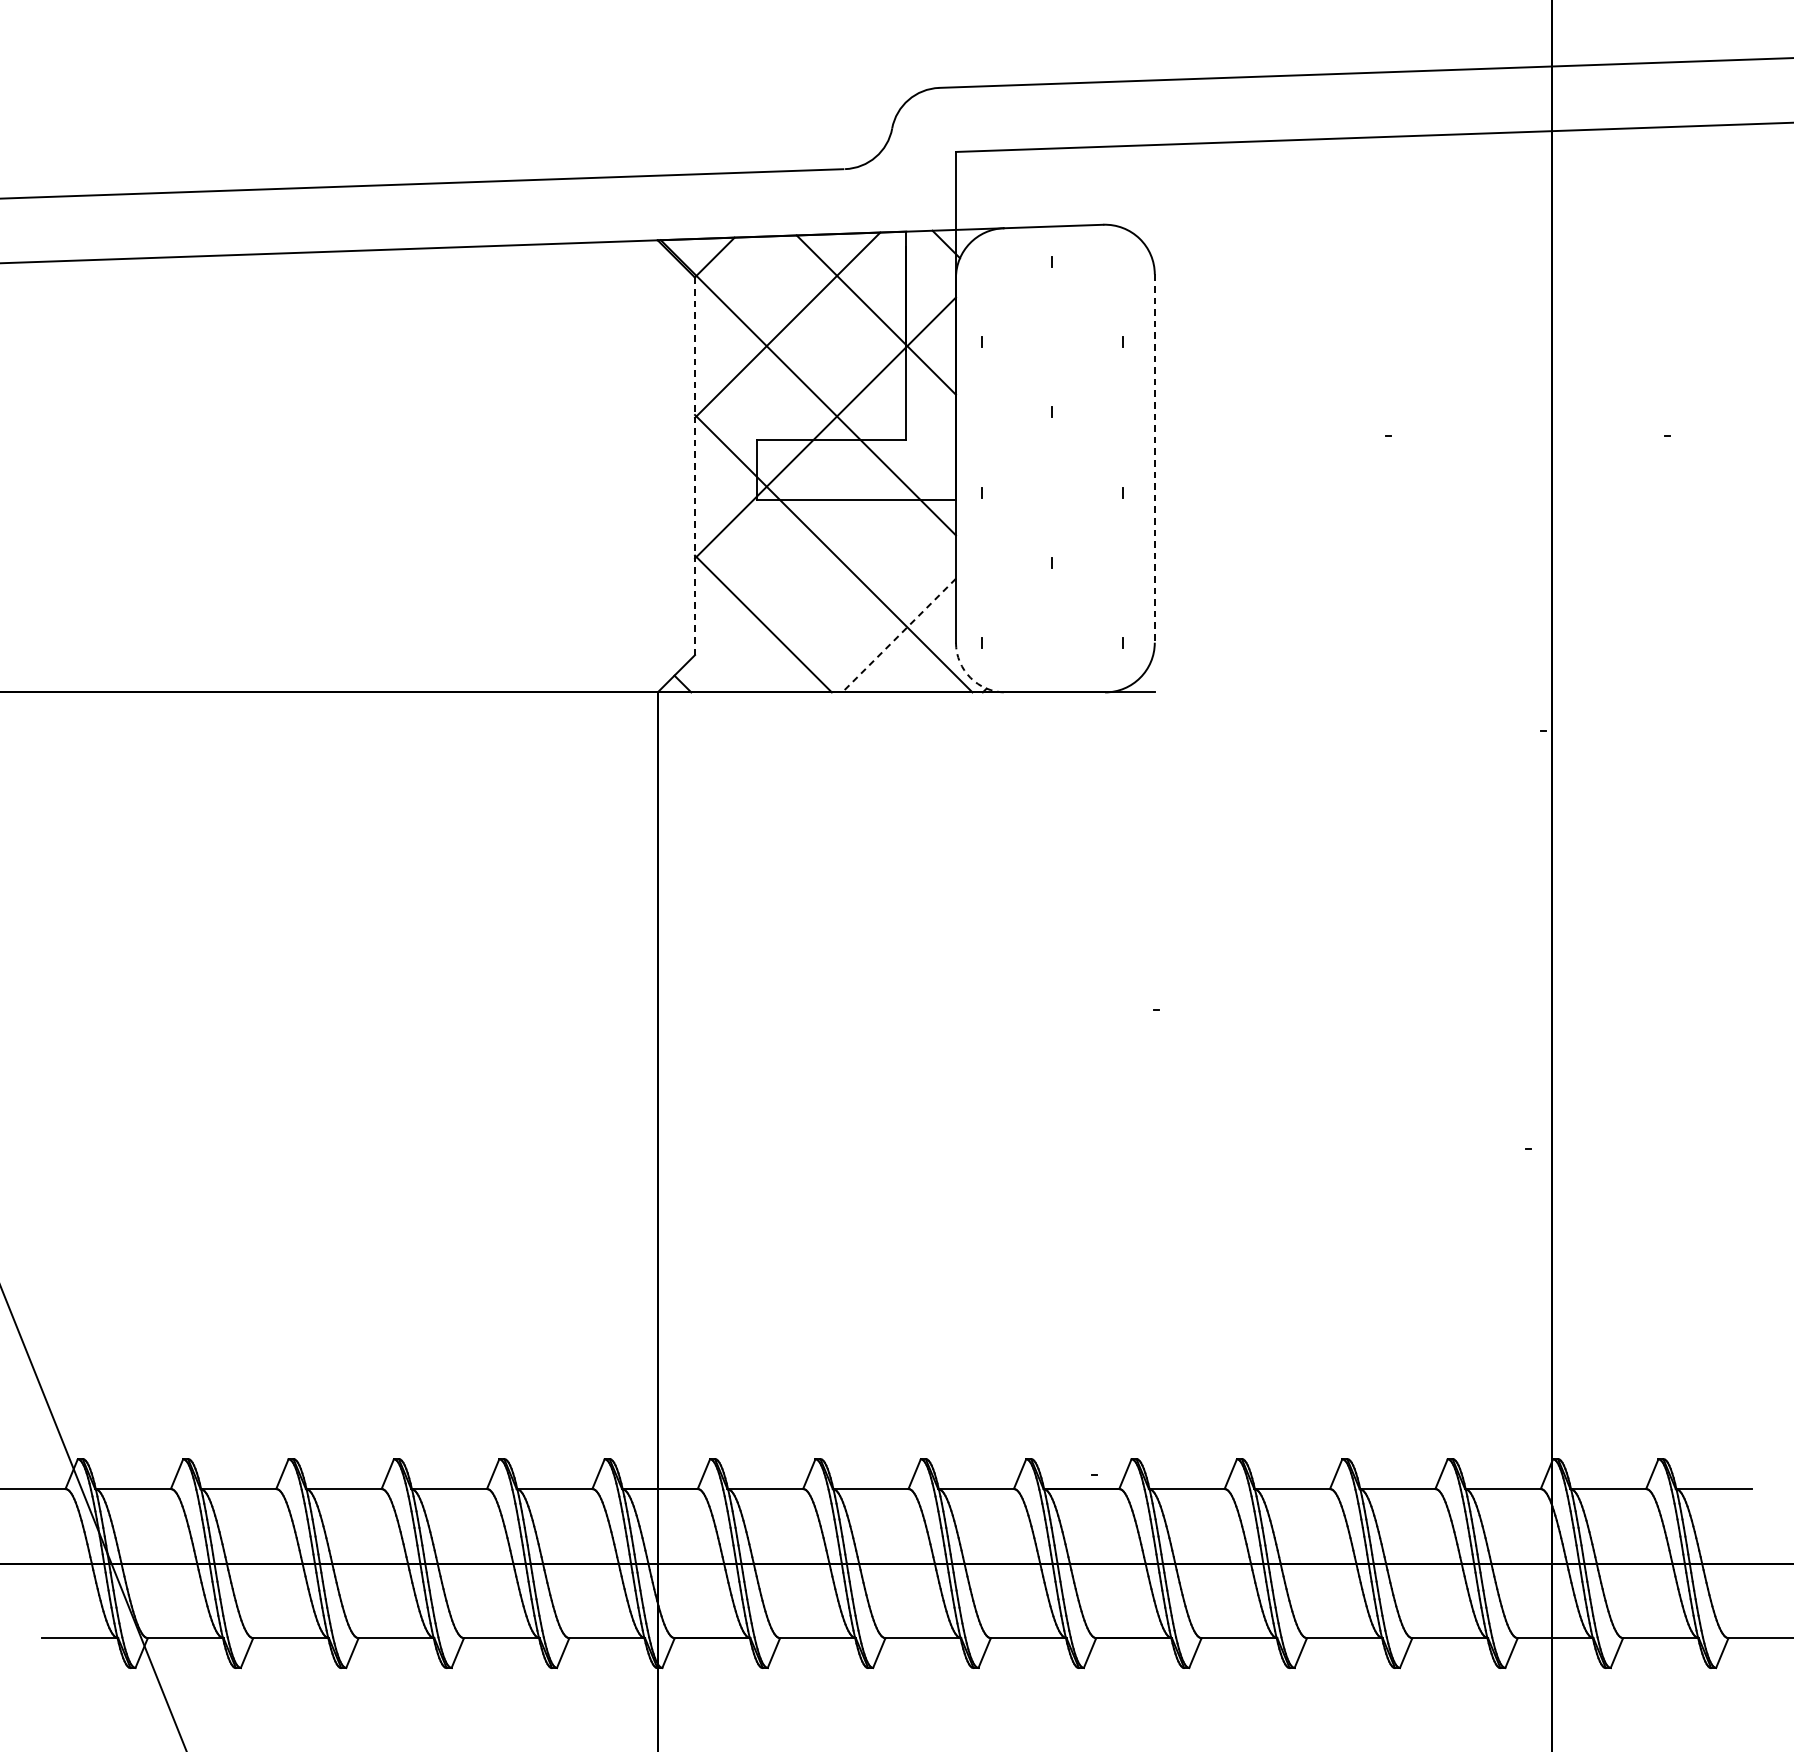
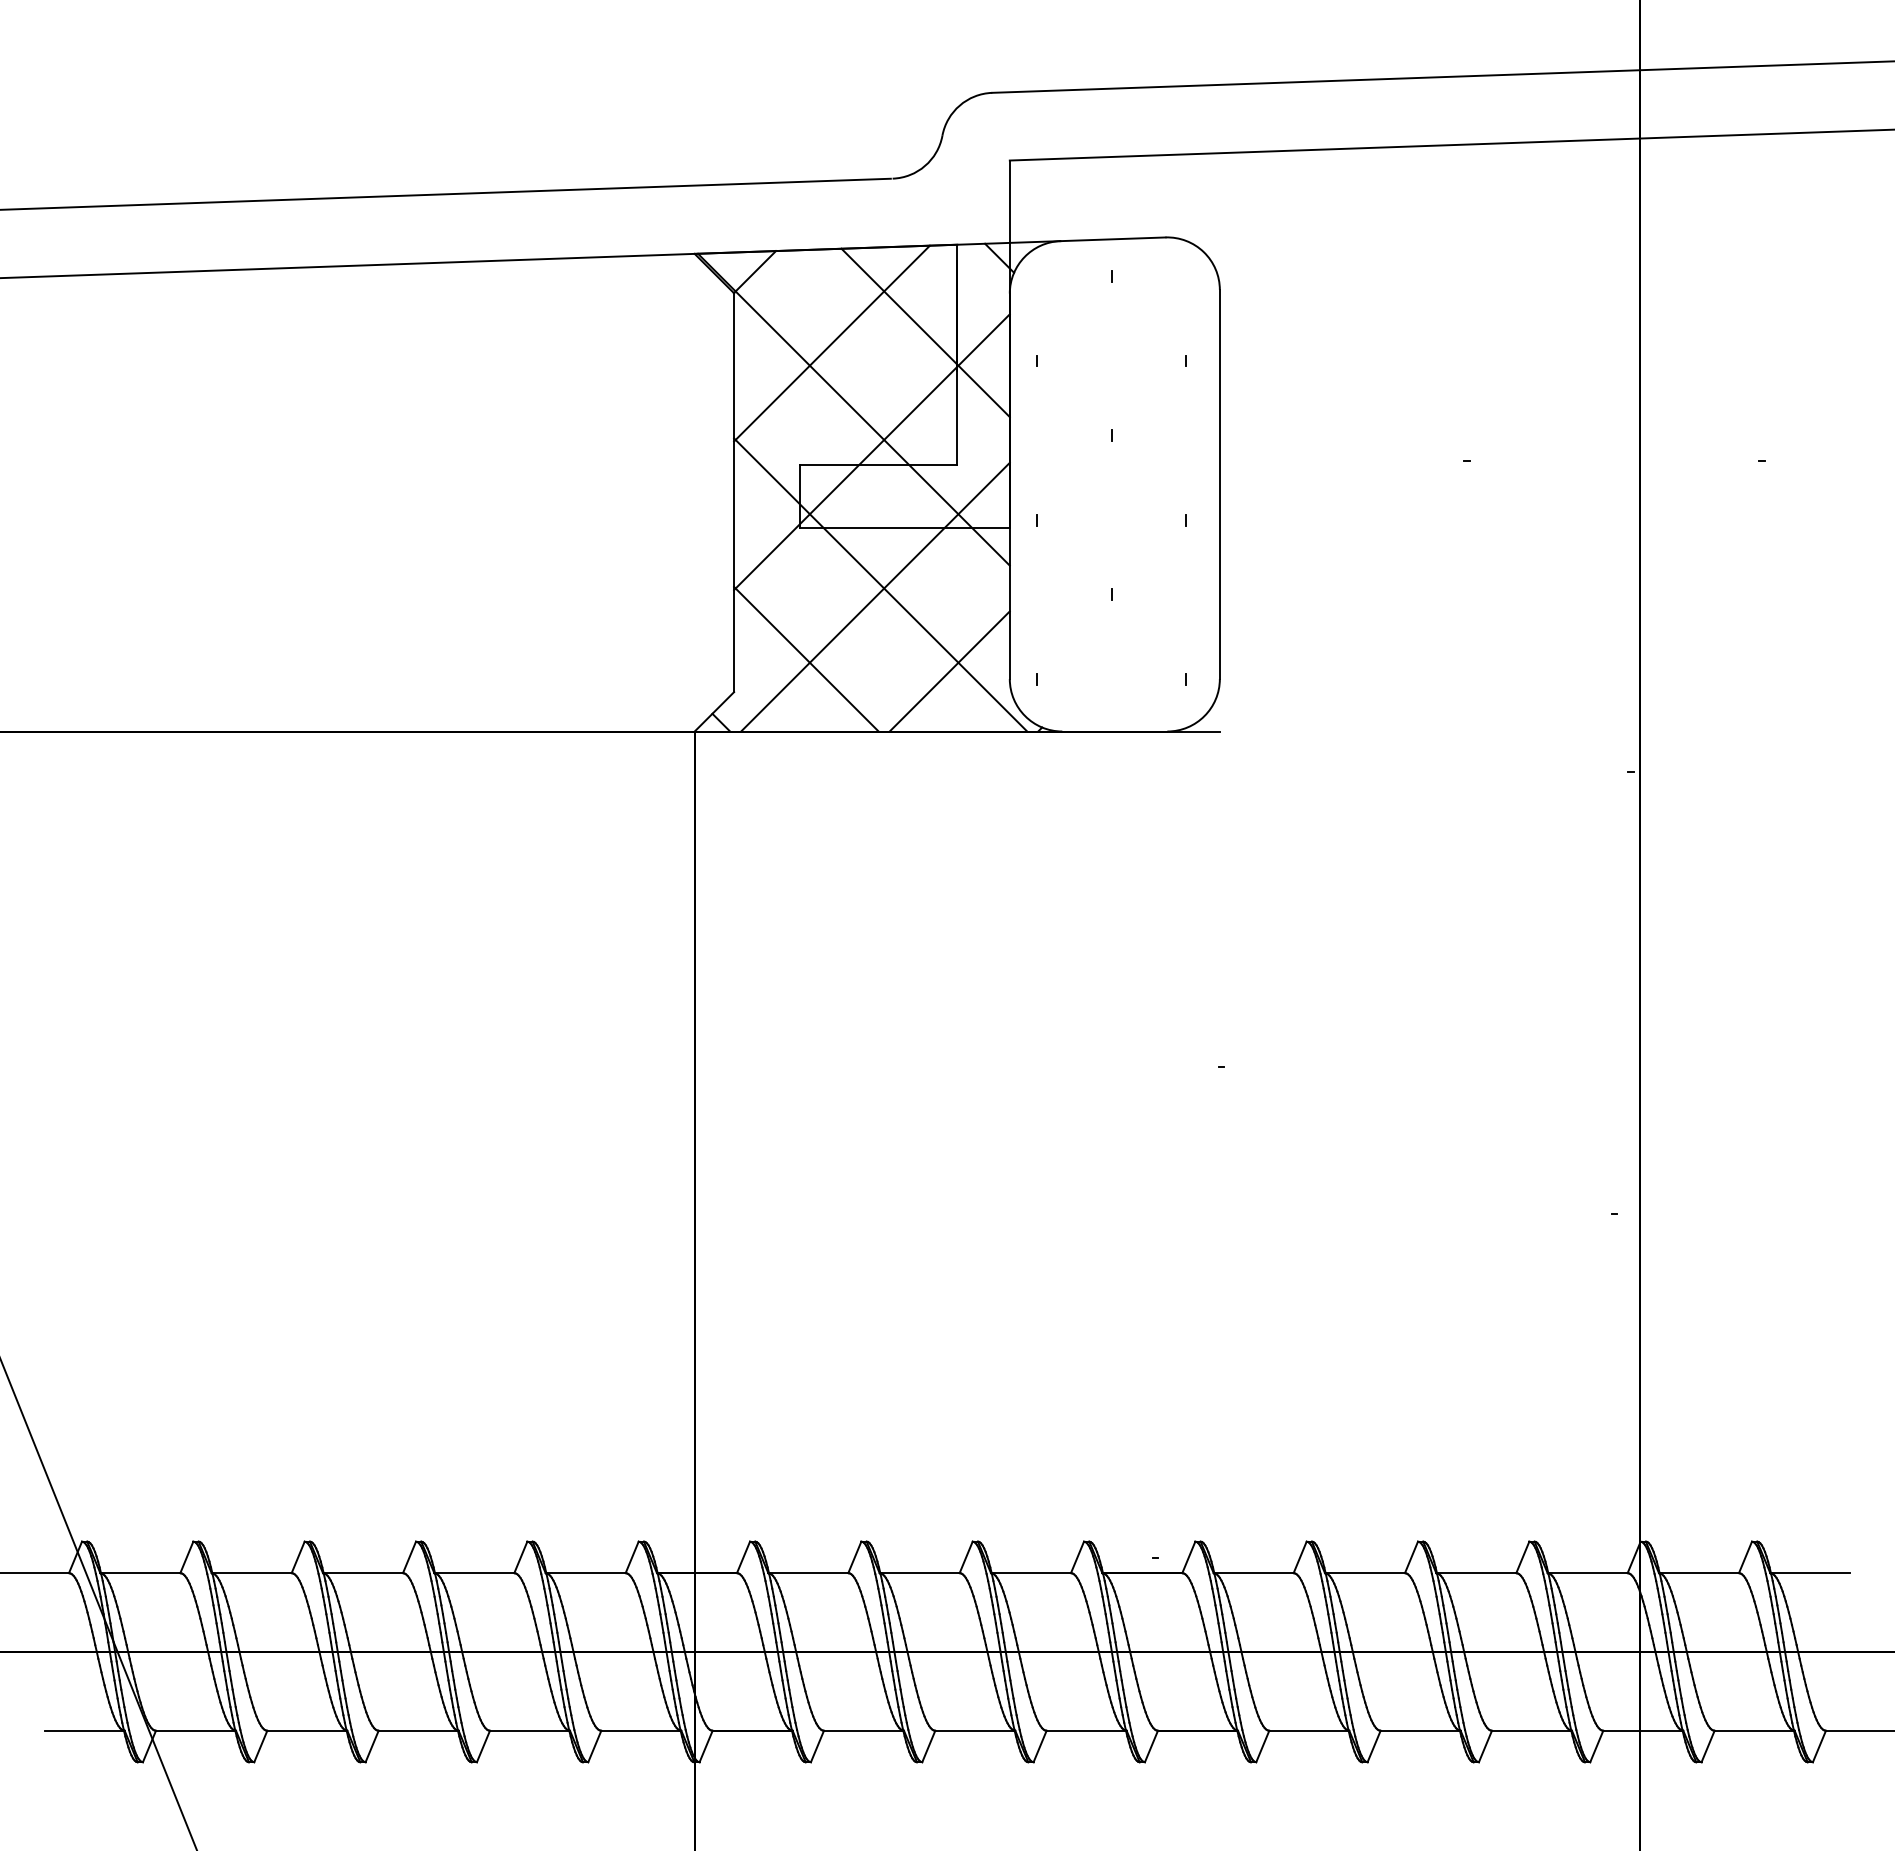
line: (1154, 458) -> (1219, 484), dashed -> solid
line: (695, 466) -> (734, 492), dashed -> solid
line: (828, 564) -> (875, 596), added
line: (898, 635) -> (949, 671), dashed -> solid
arc: (970, 678) -> (1025, 716), dashed -> solid

